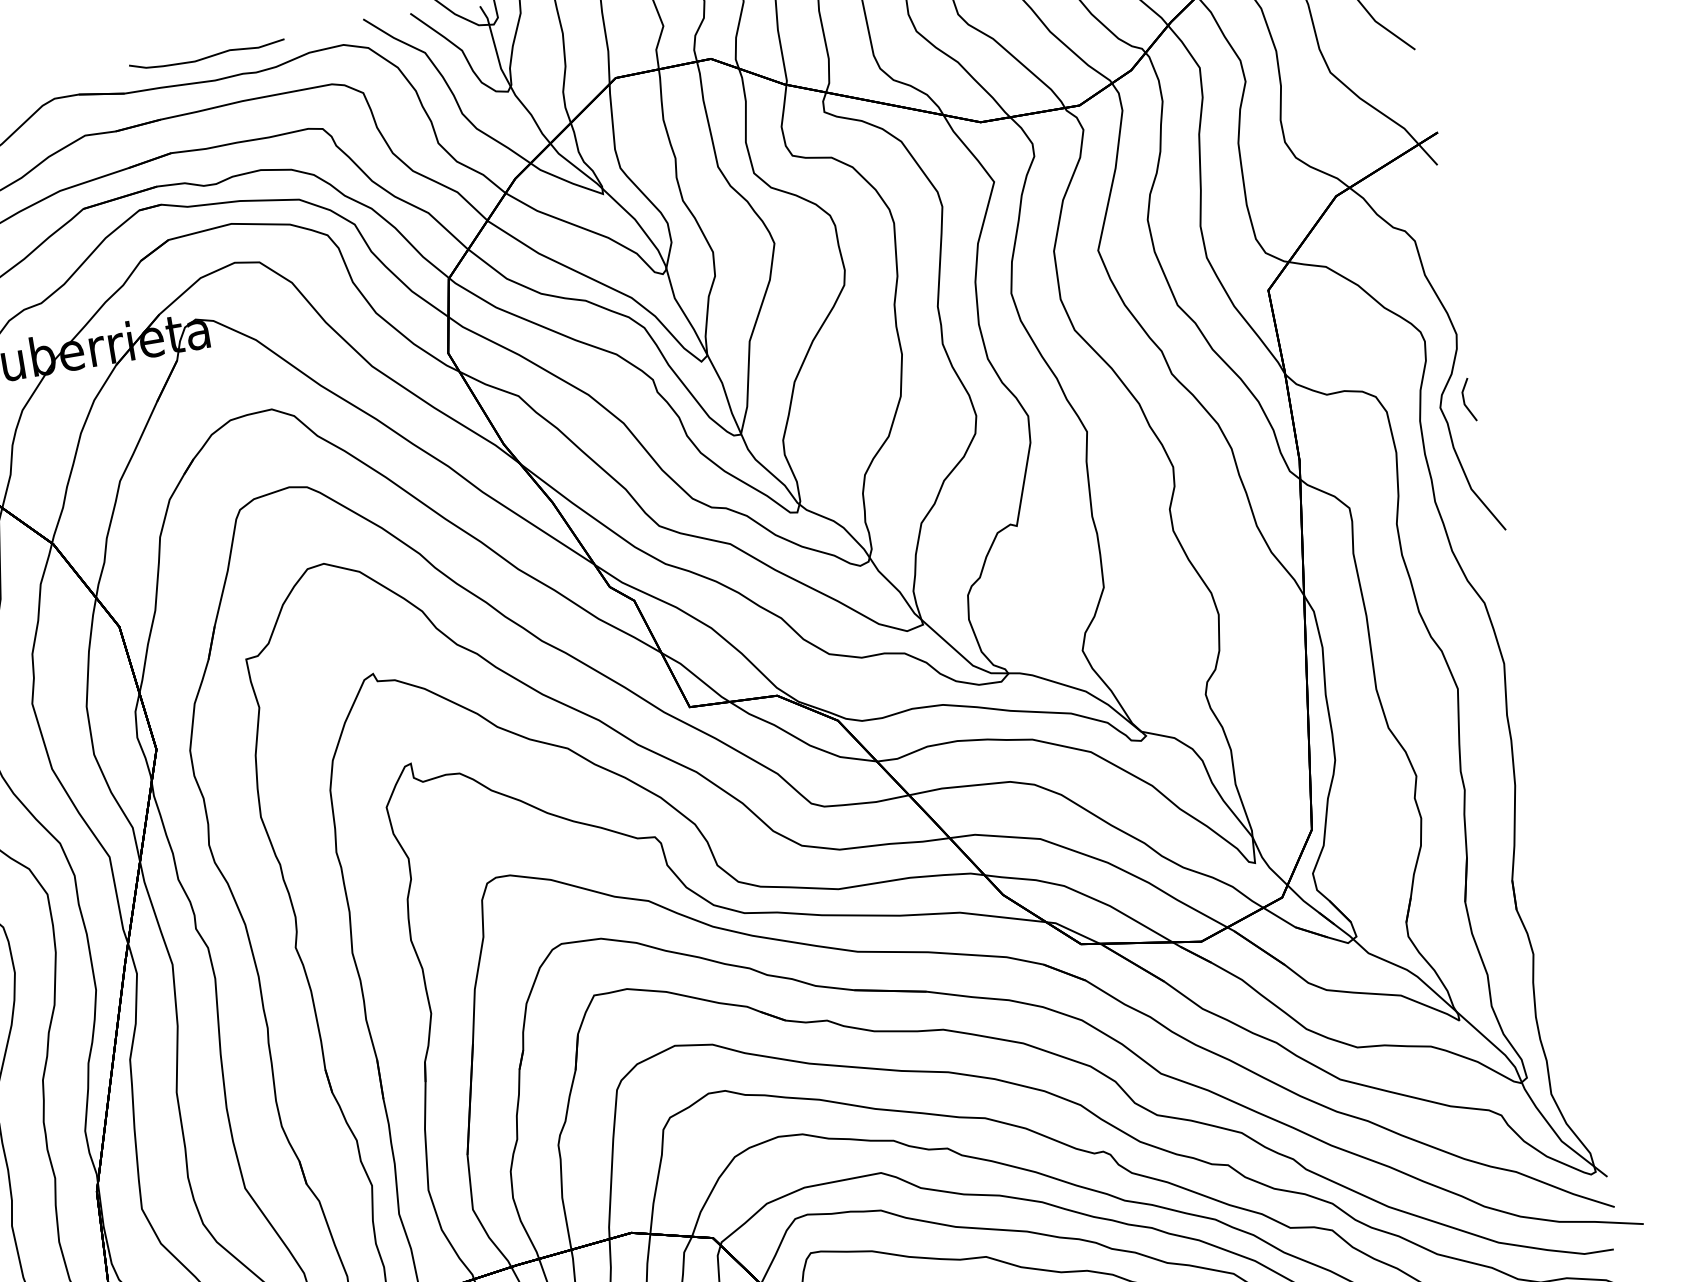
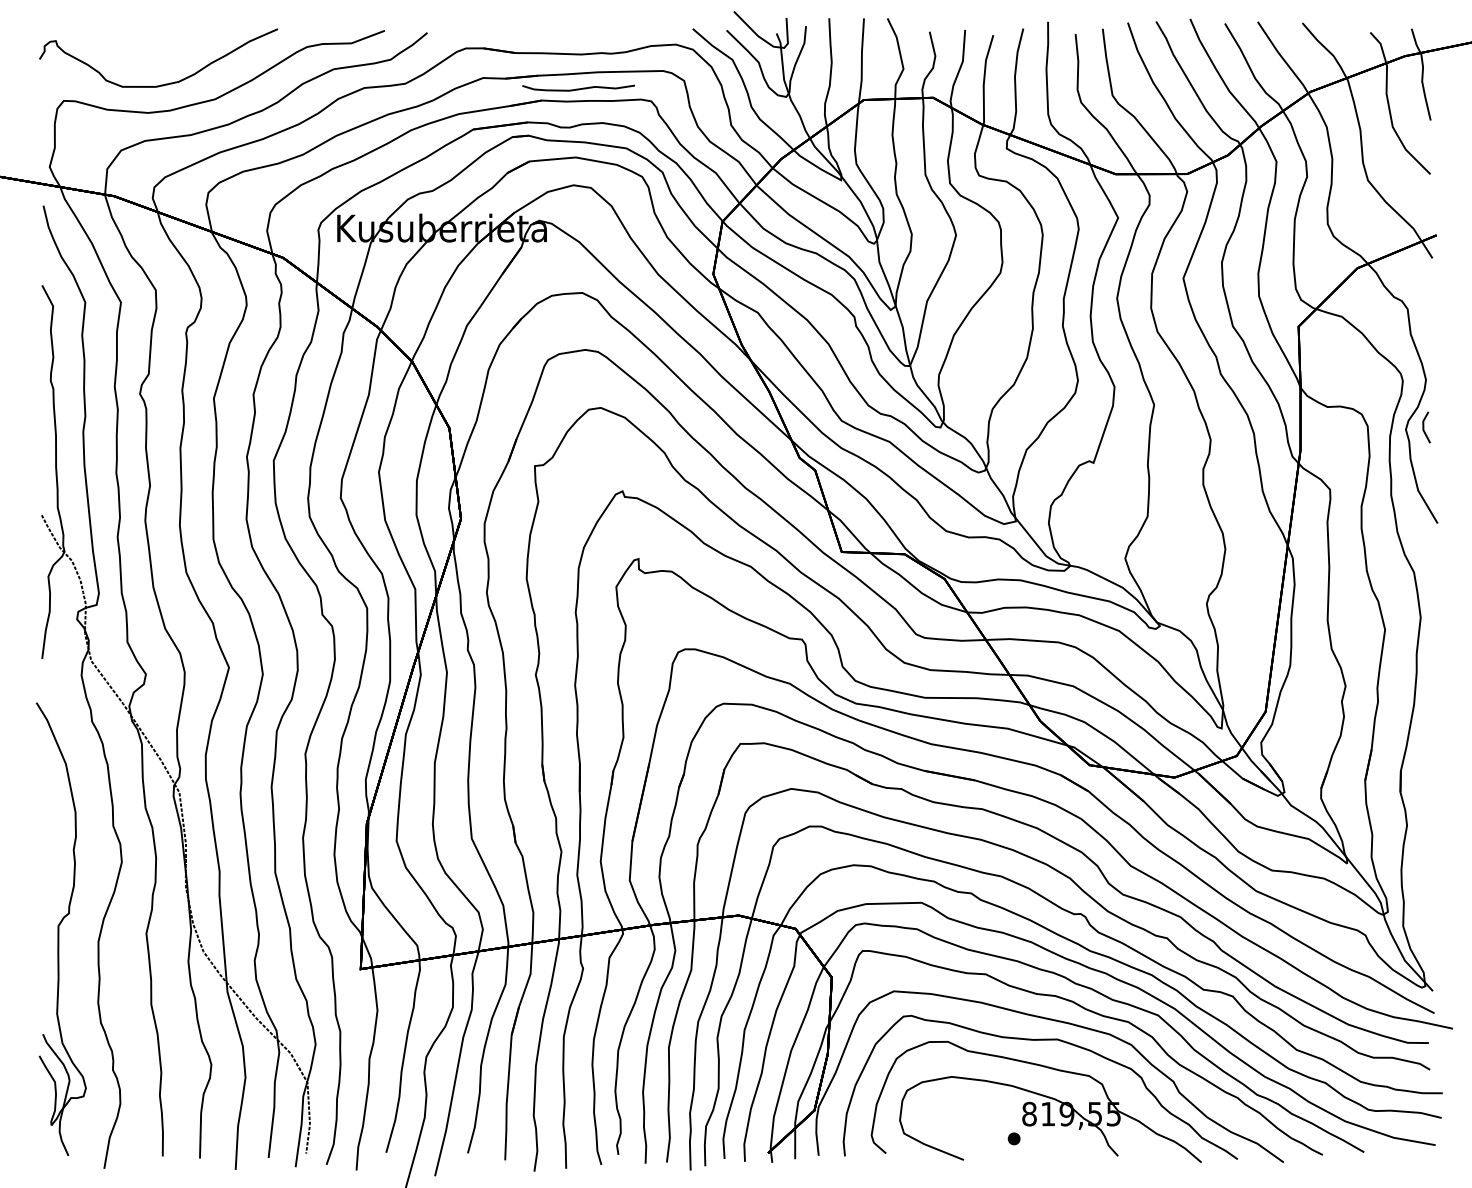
curve: (207, 56) -> (578, 88), moved

